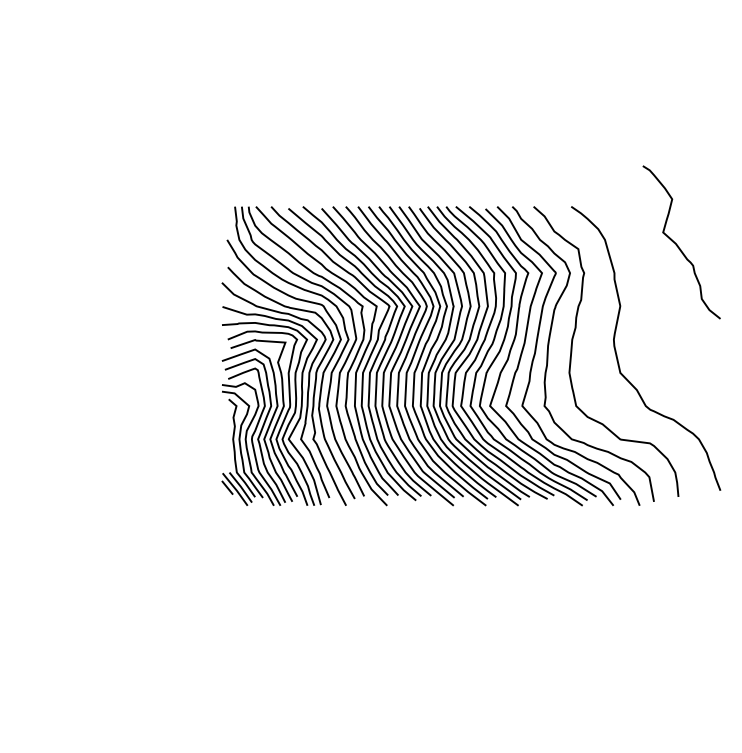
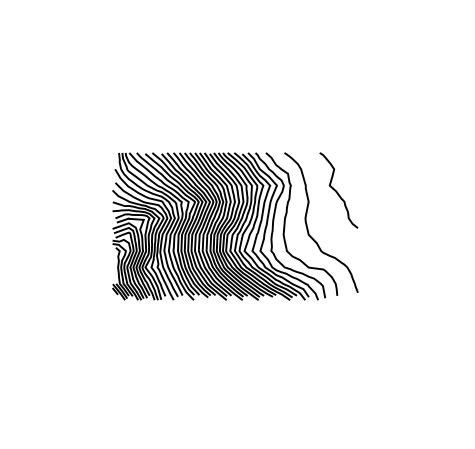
curve: (678, 244) -> (337, 191), moved

